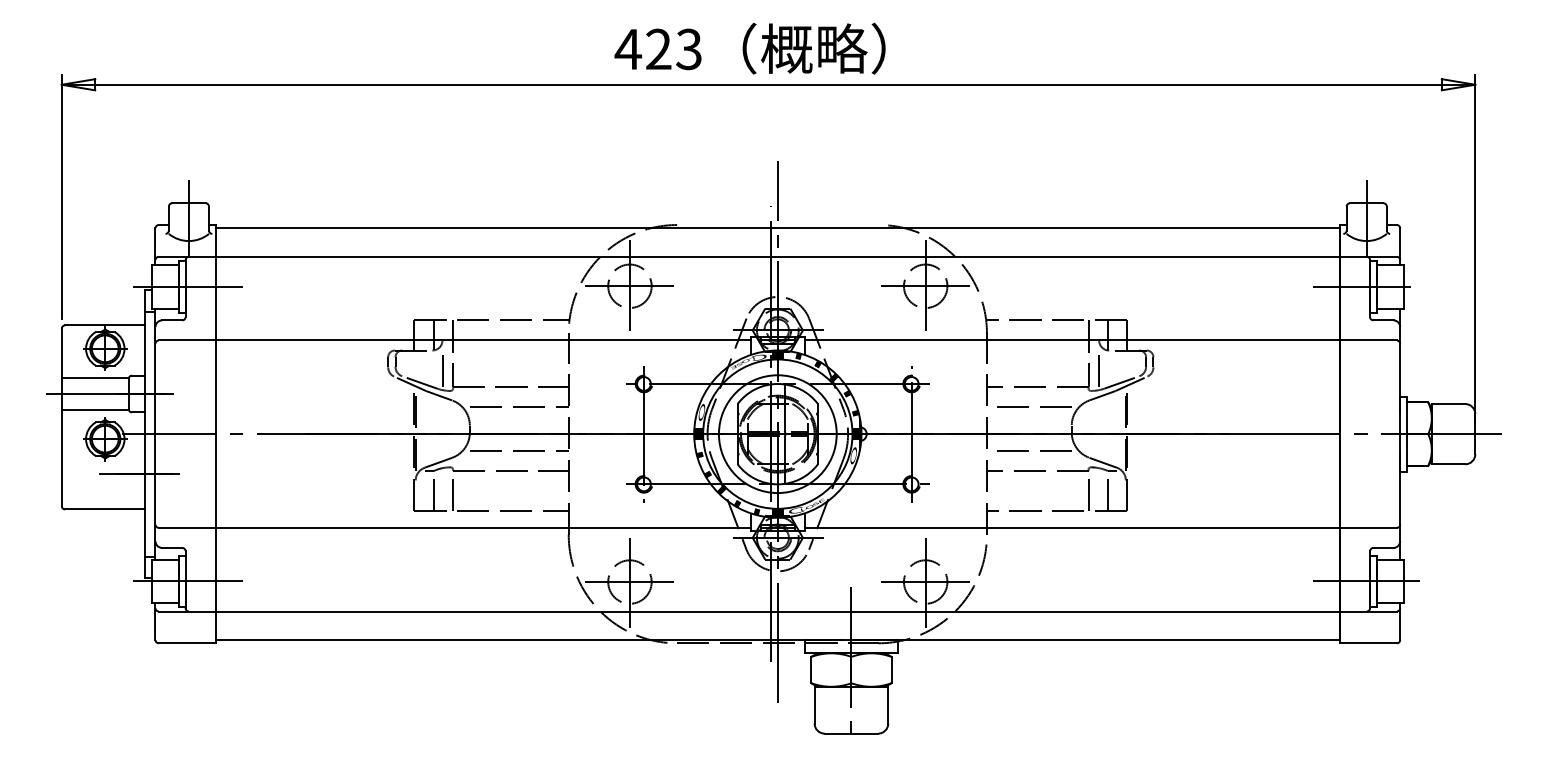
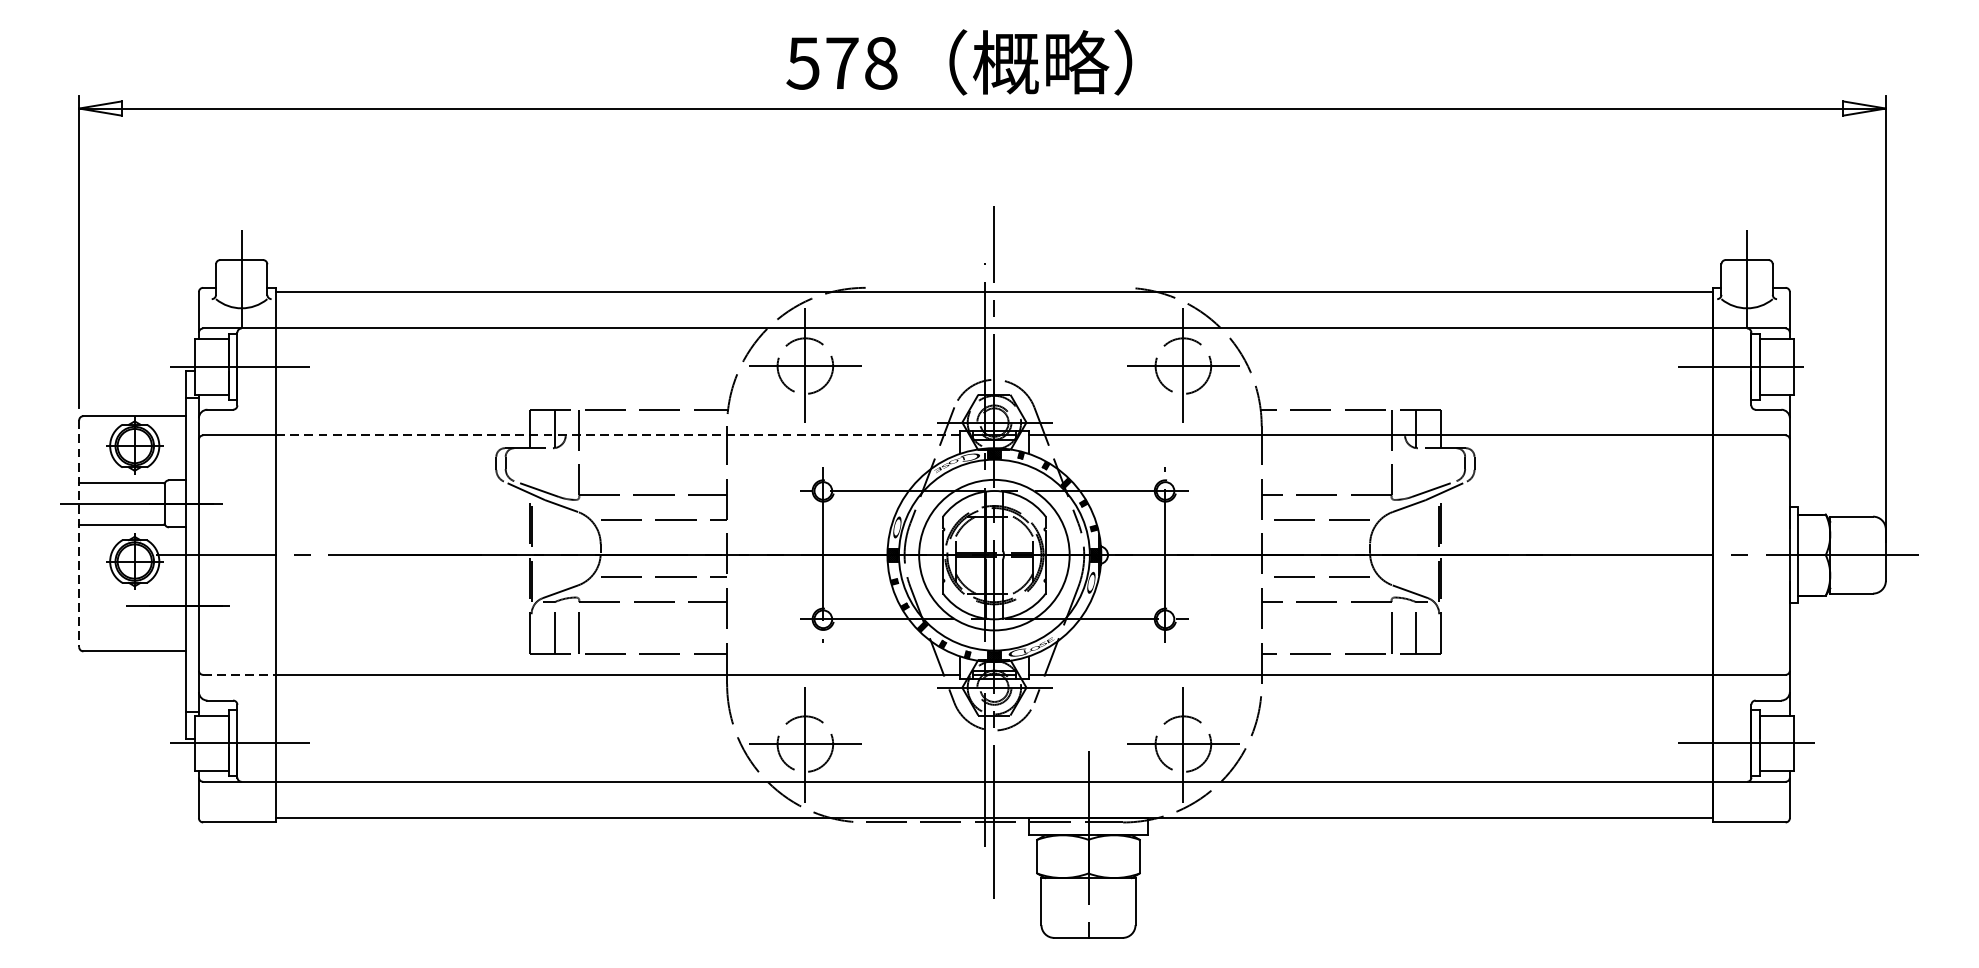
text: (657, 49) -> (840, 63), 423 -> 578
line: (483, 340) -> (618, 435), solid -> dashed
line: (442, 368) -> (565, 471), removed
line: (1099, 368) -> (1405, 471), removed
line: (61, 417) -> (78, 533), solid -> dashed
line: (187, 527) -> (239, 674), solid -> dashed

